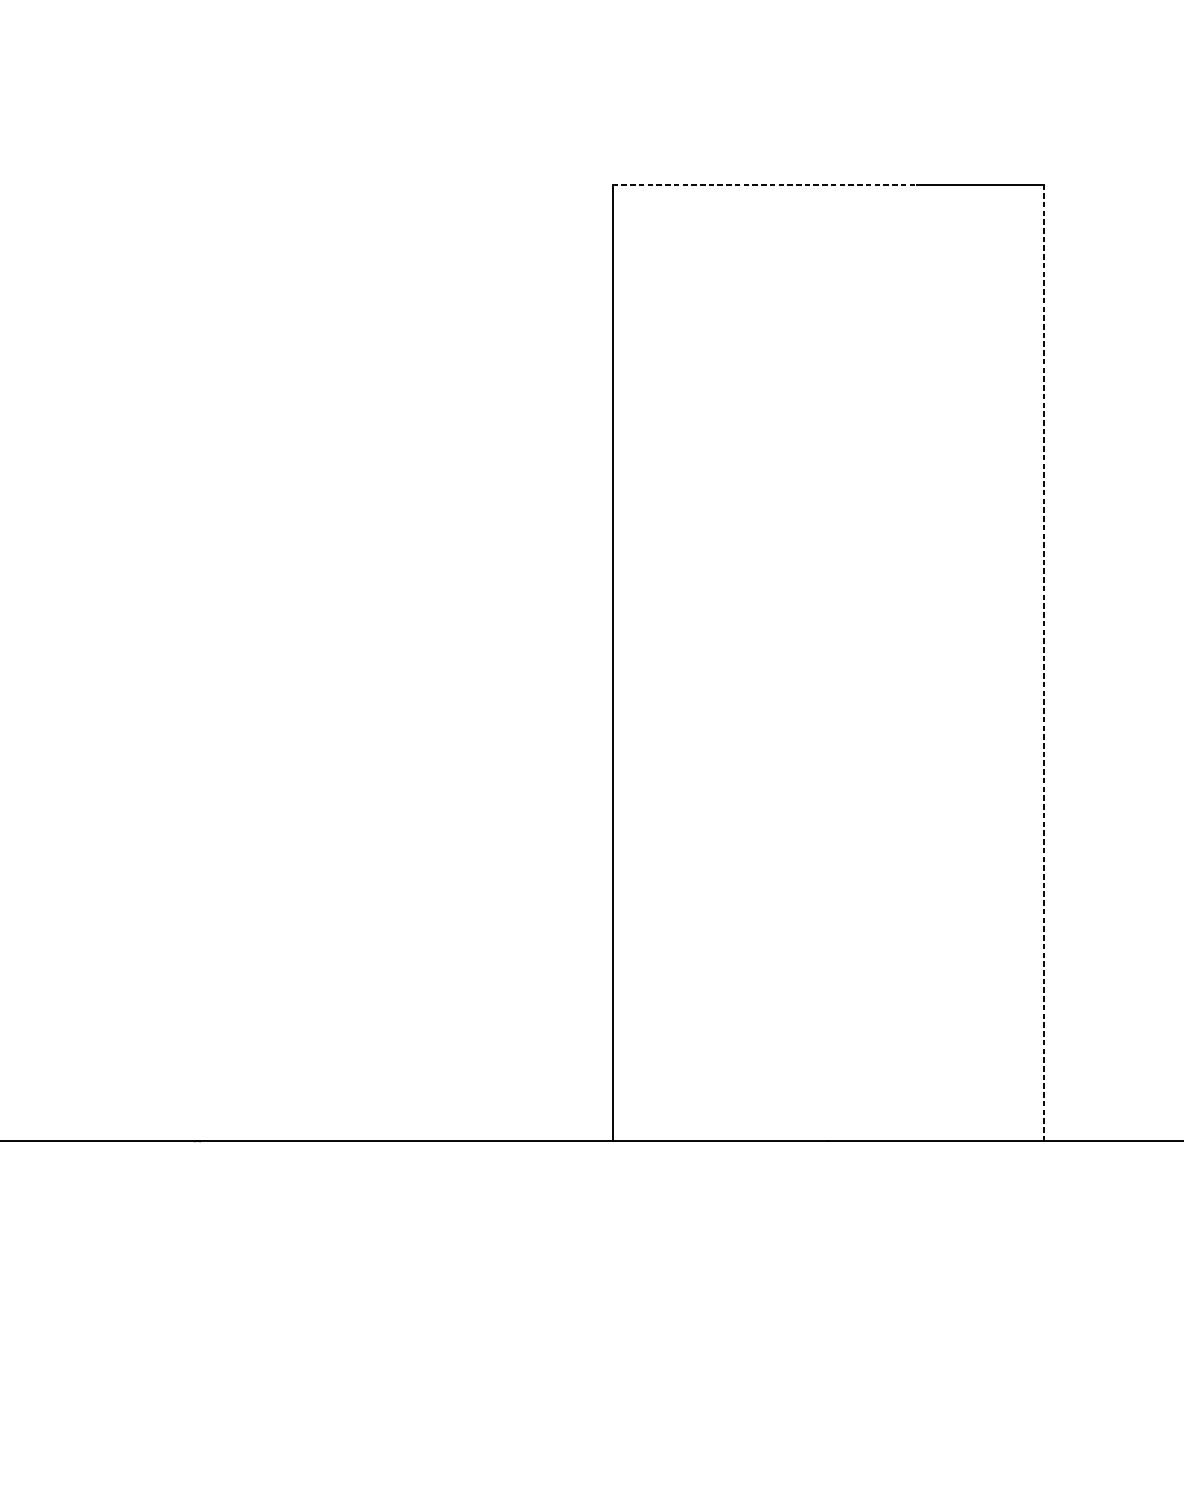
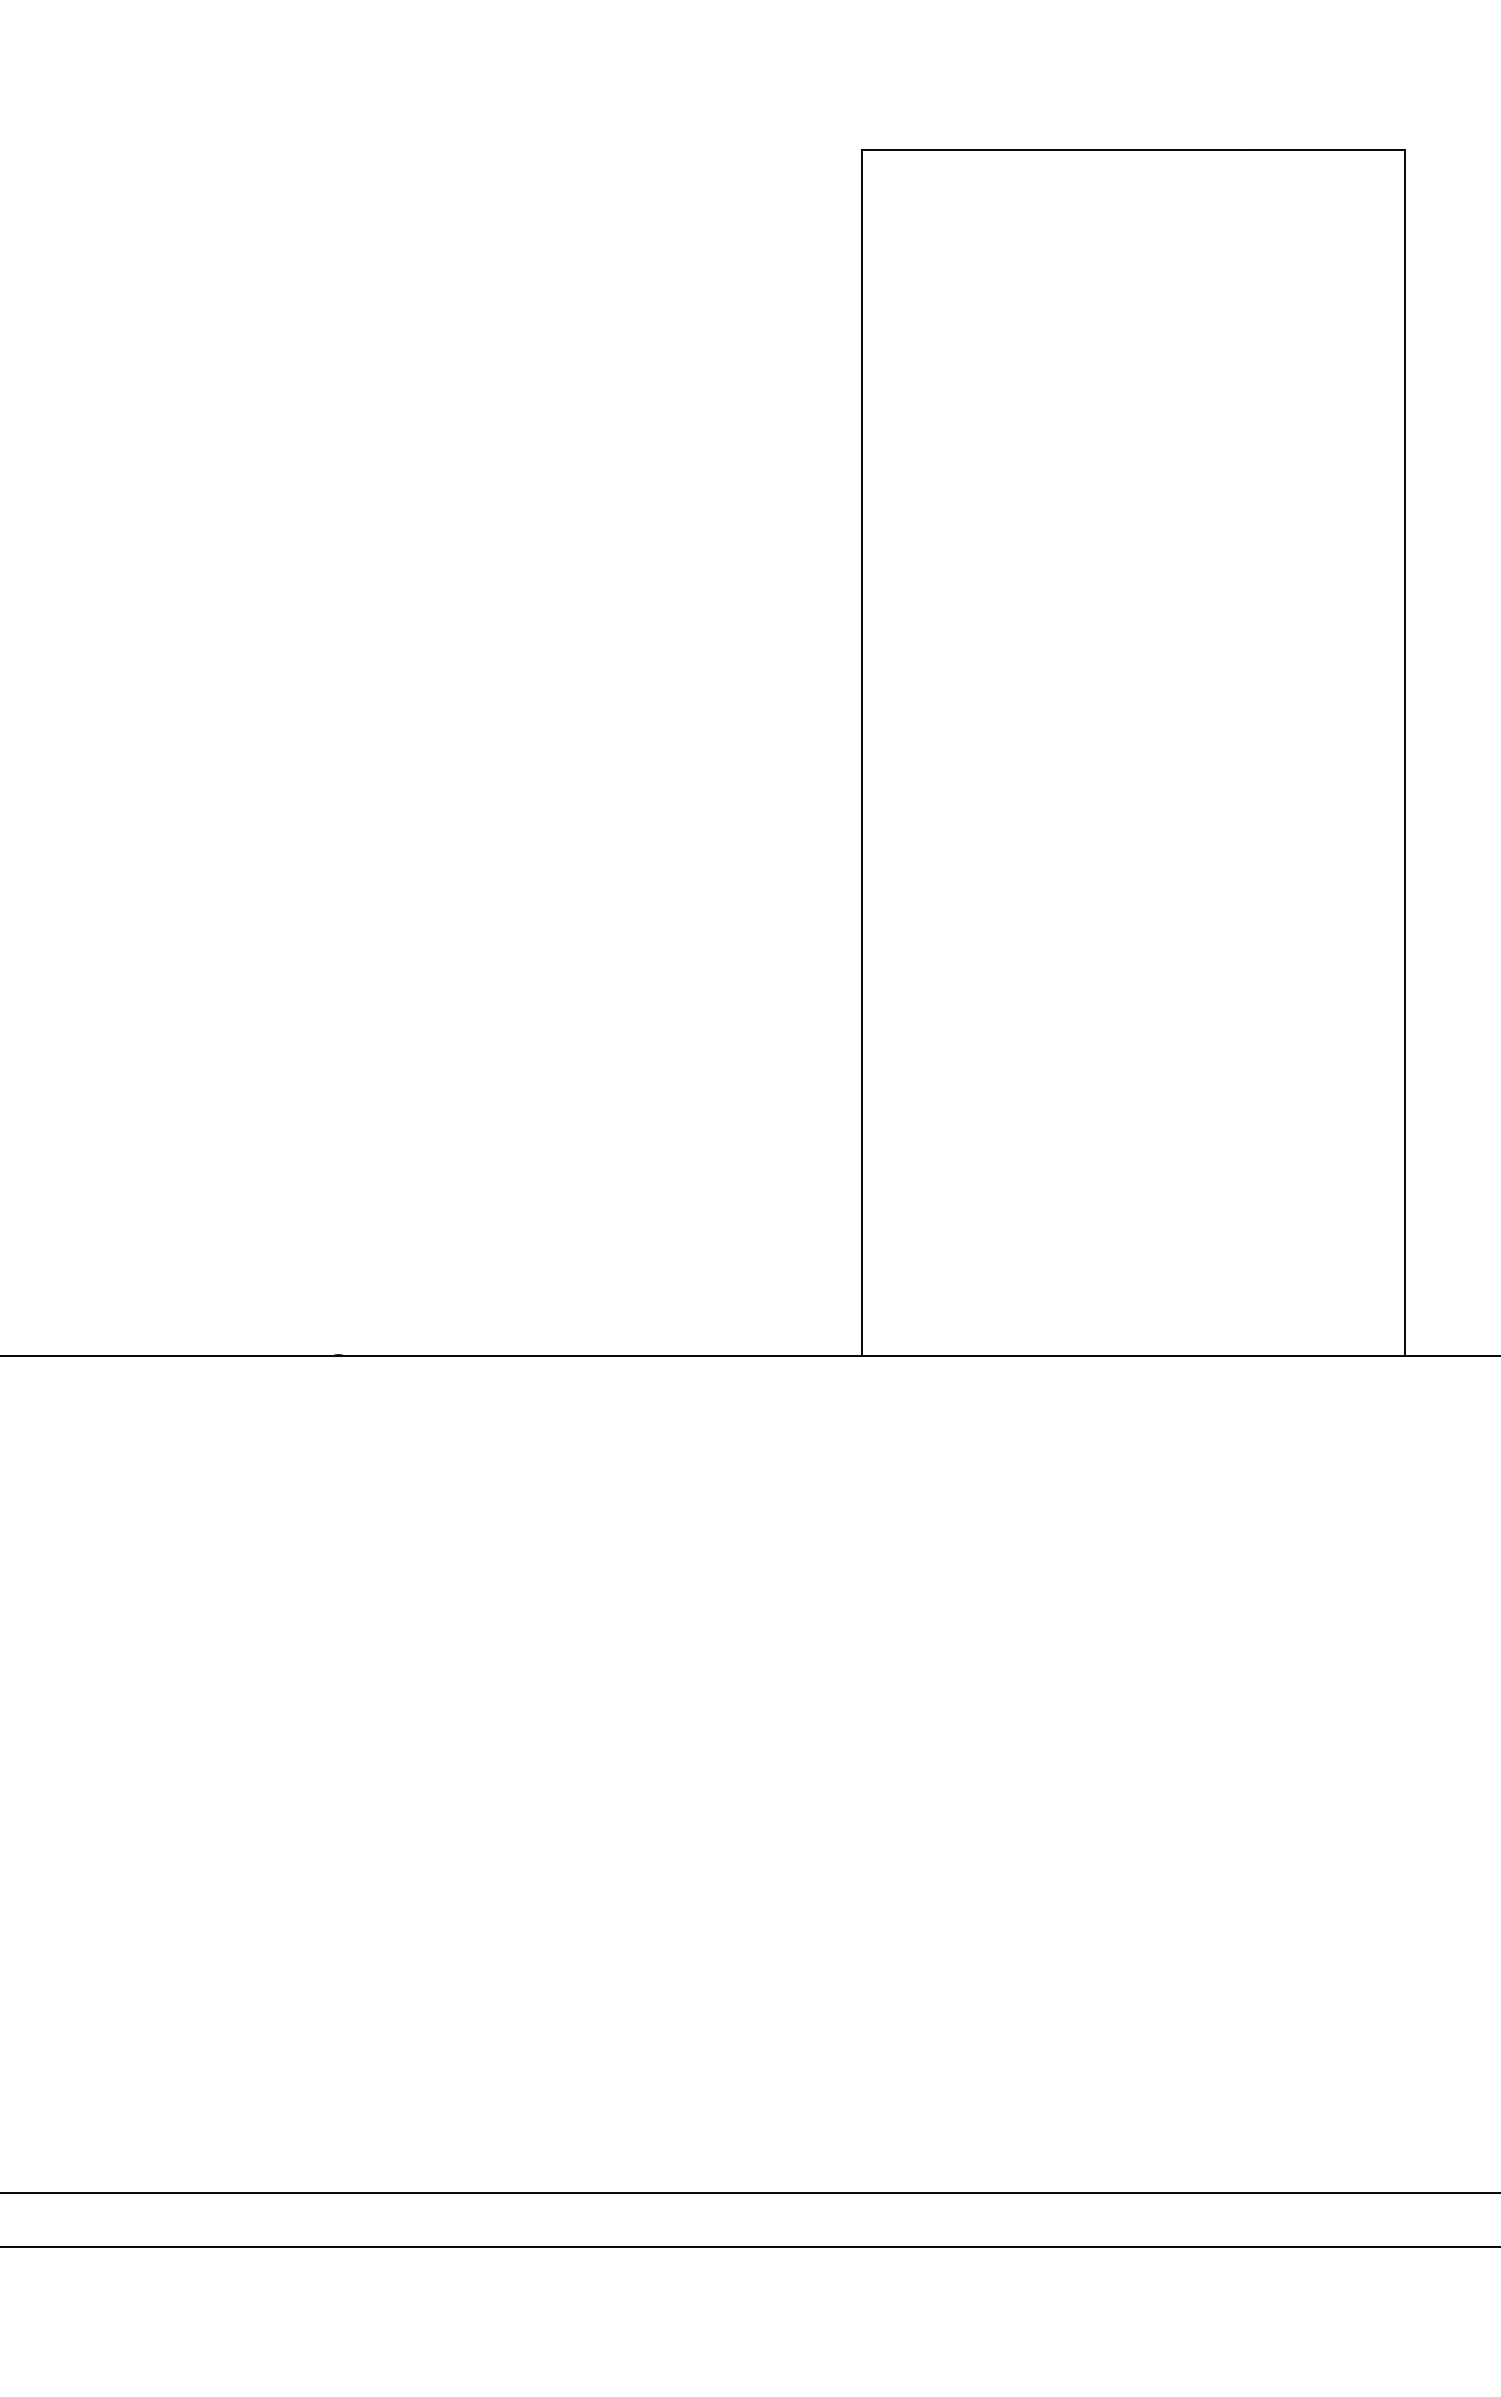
line: (765, 184) -> (1054, 149), dashed -> solid
line: (1044, 662) -> (1405, 752), dashed -> solid

